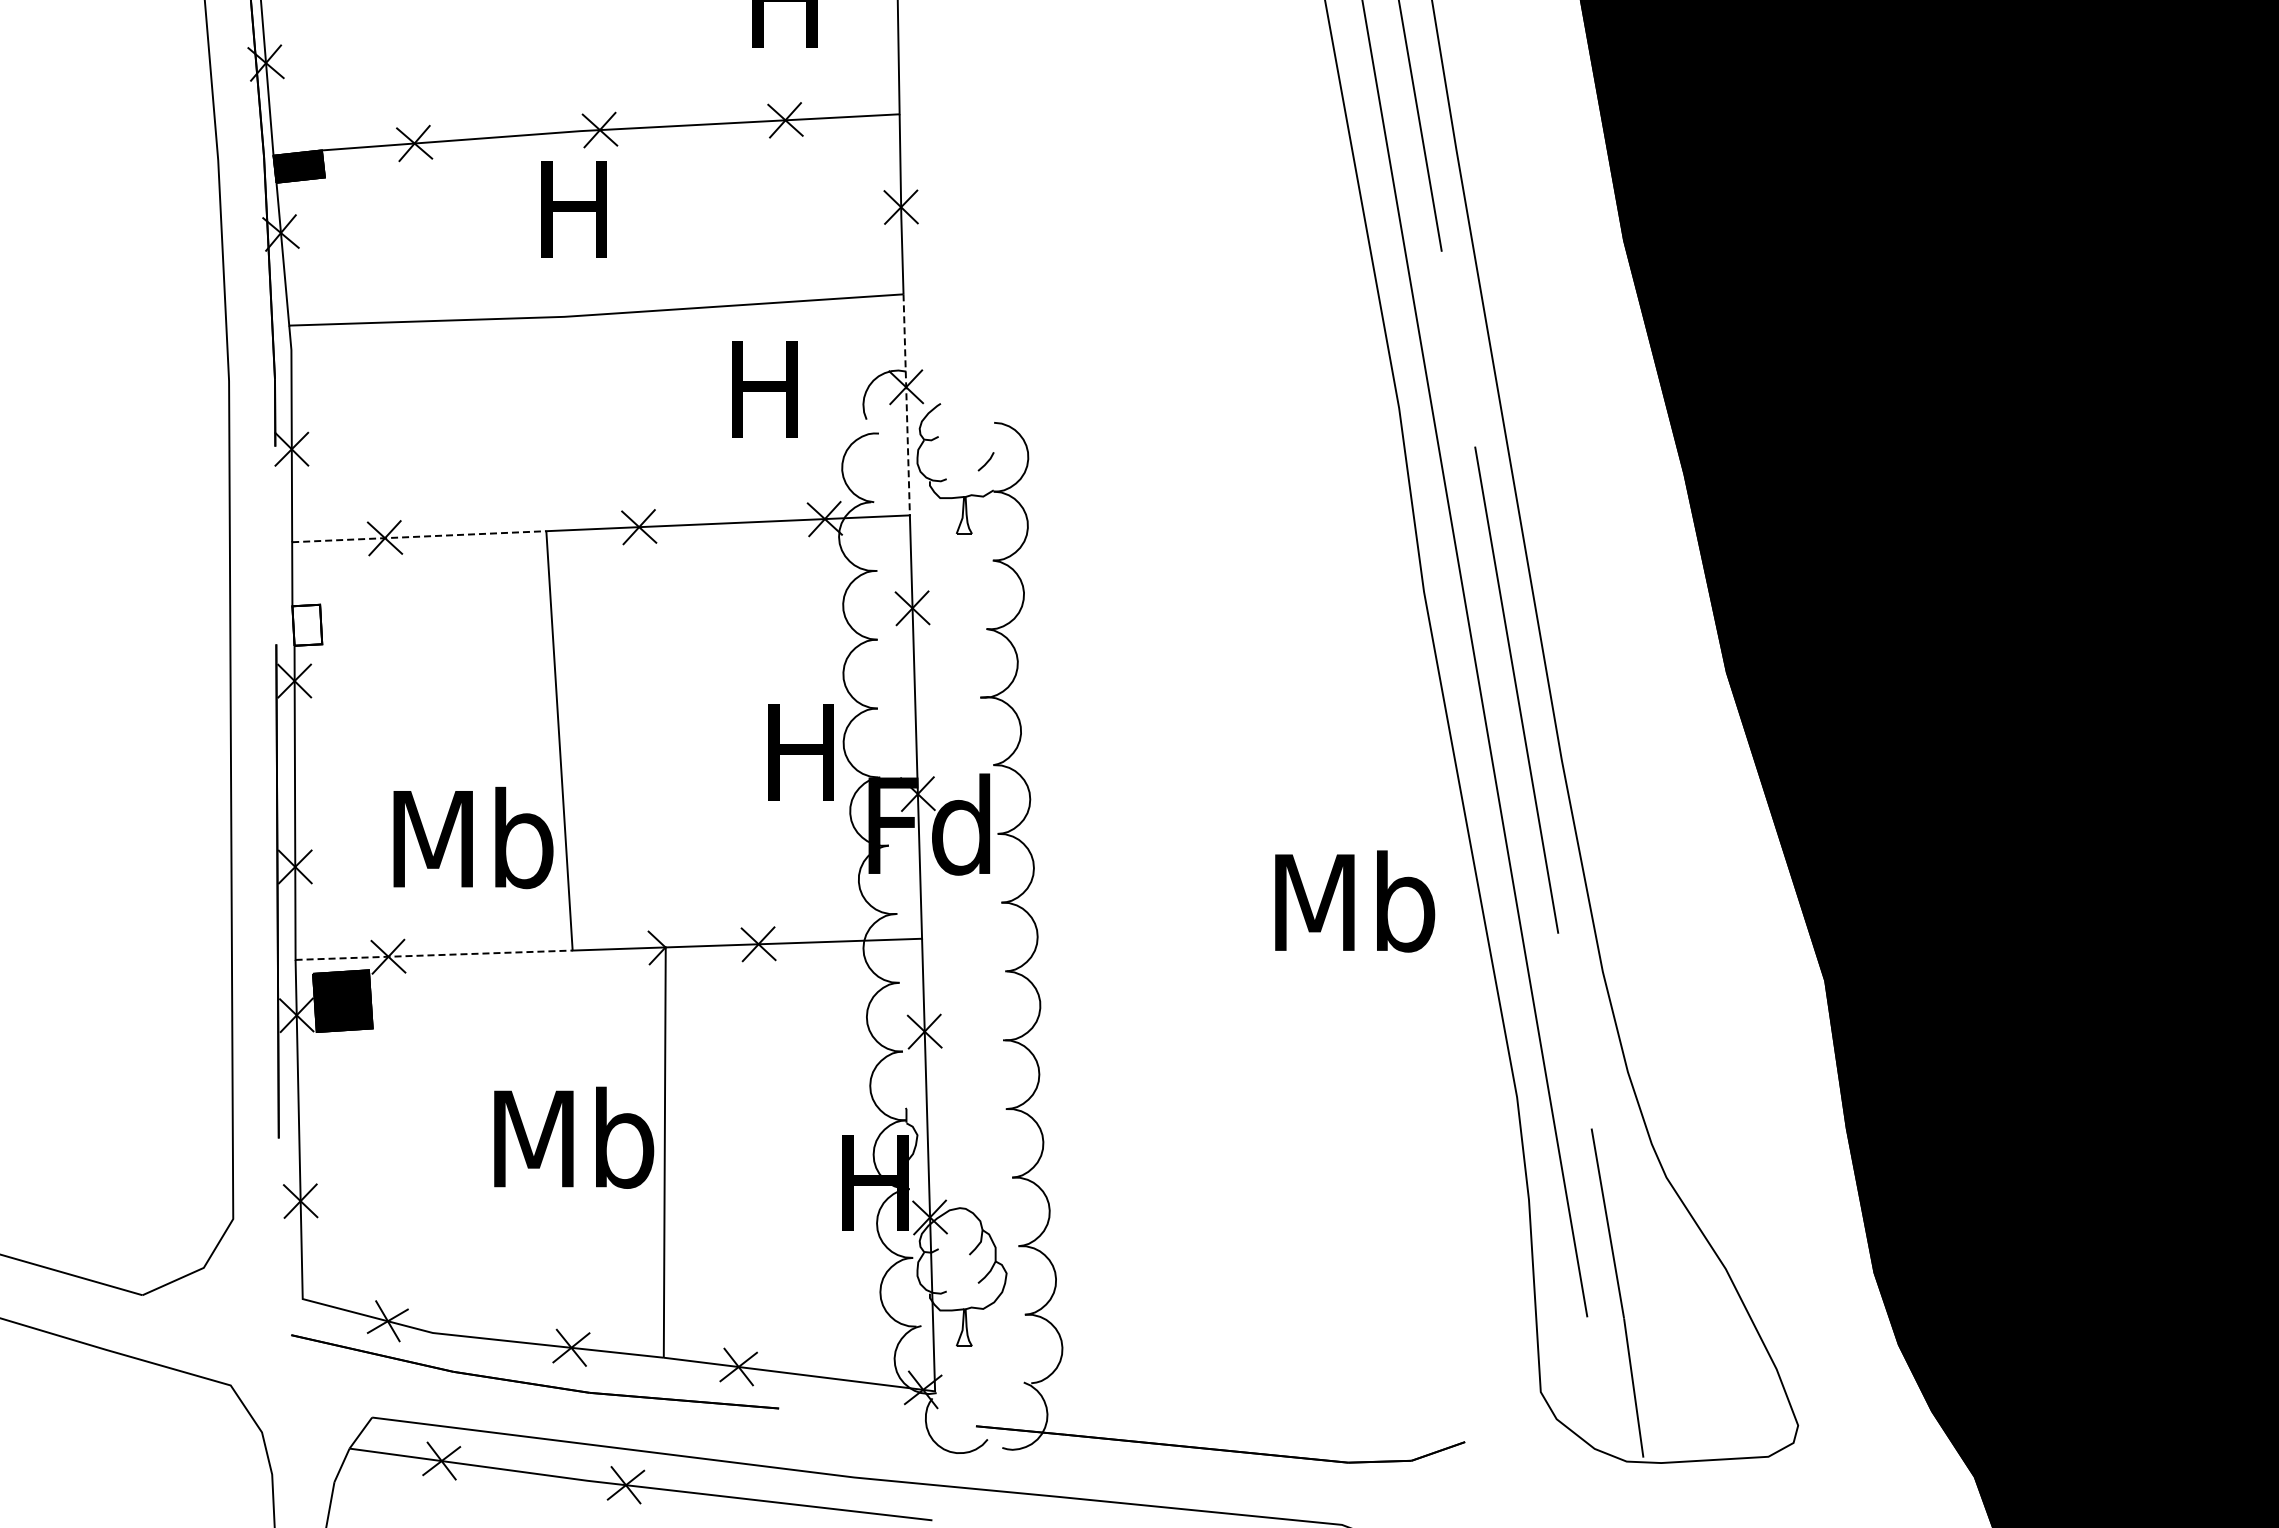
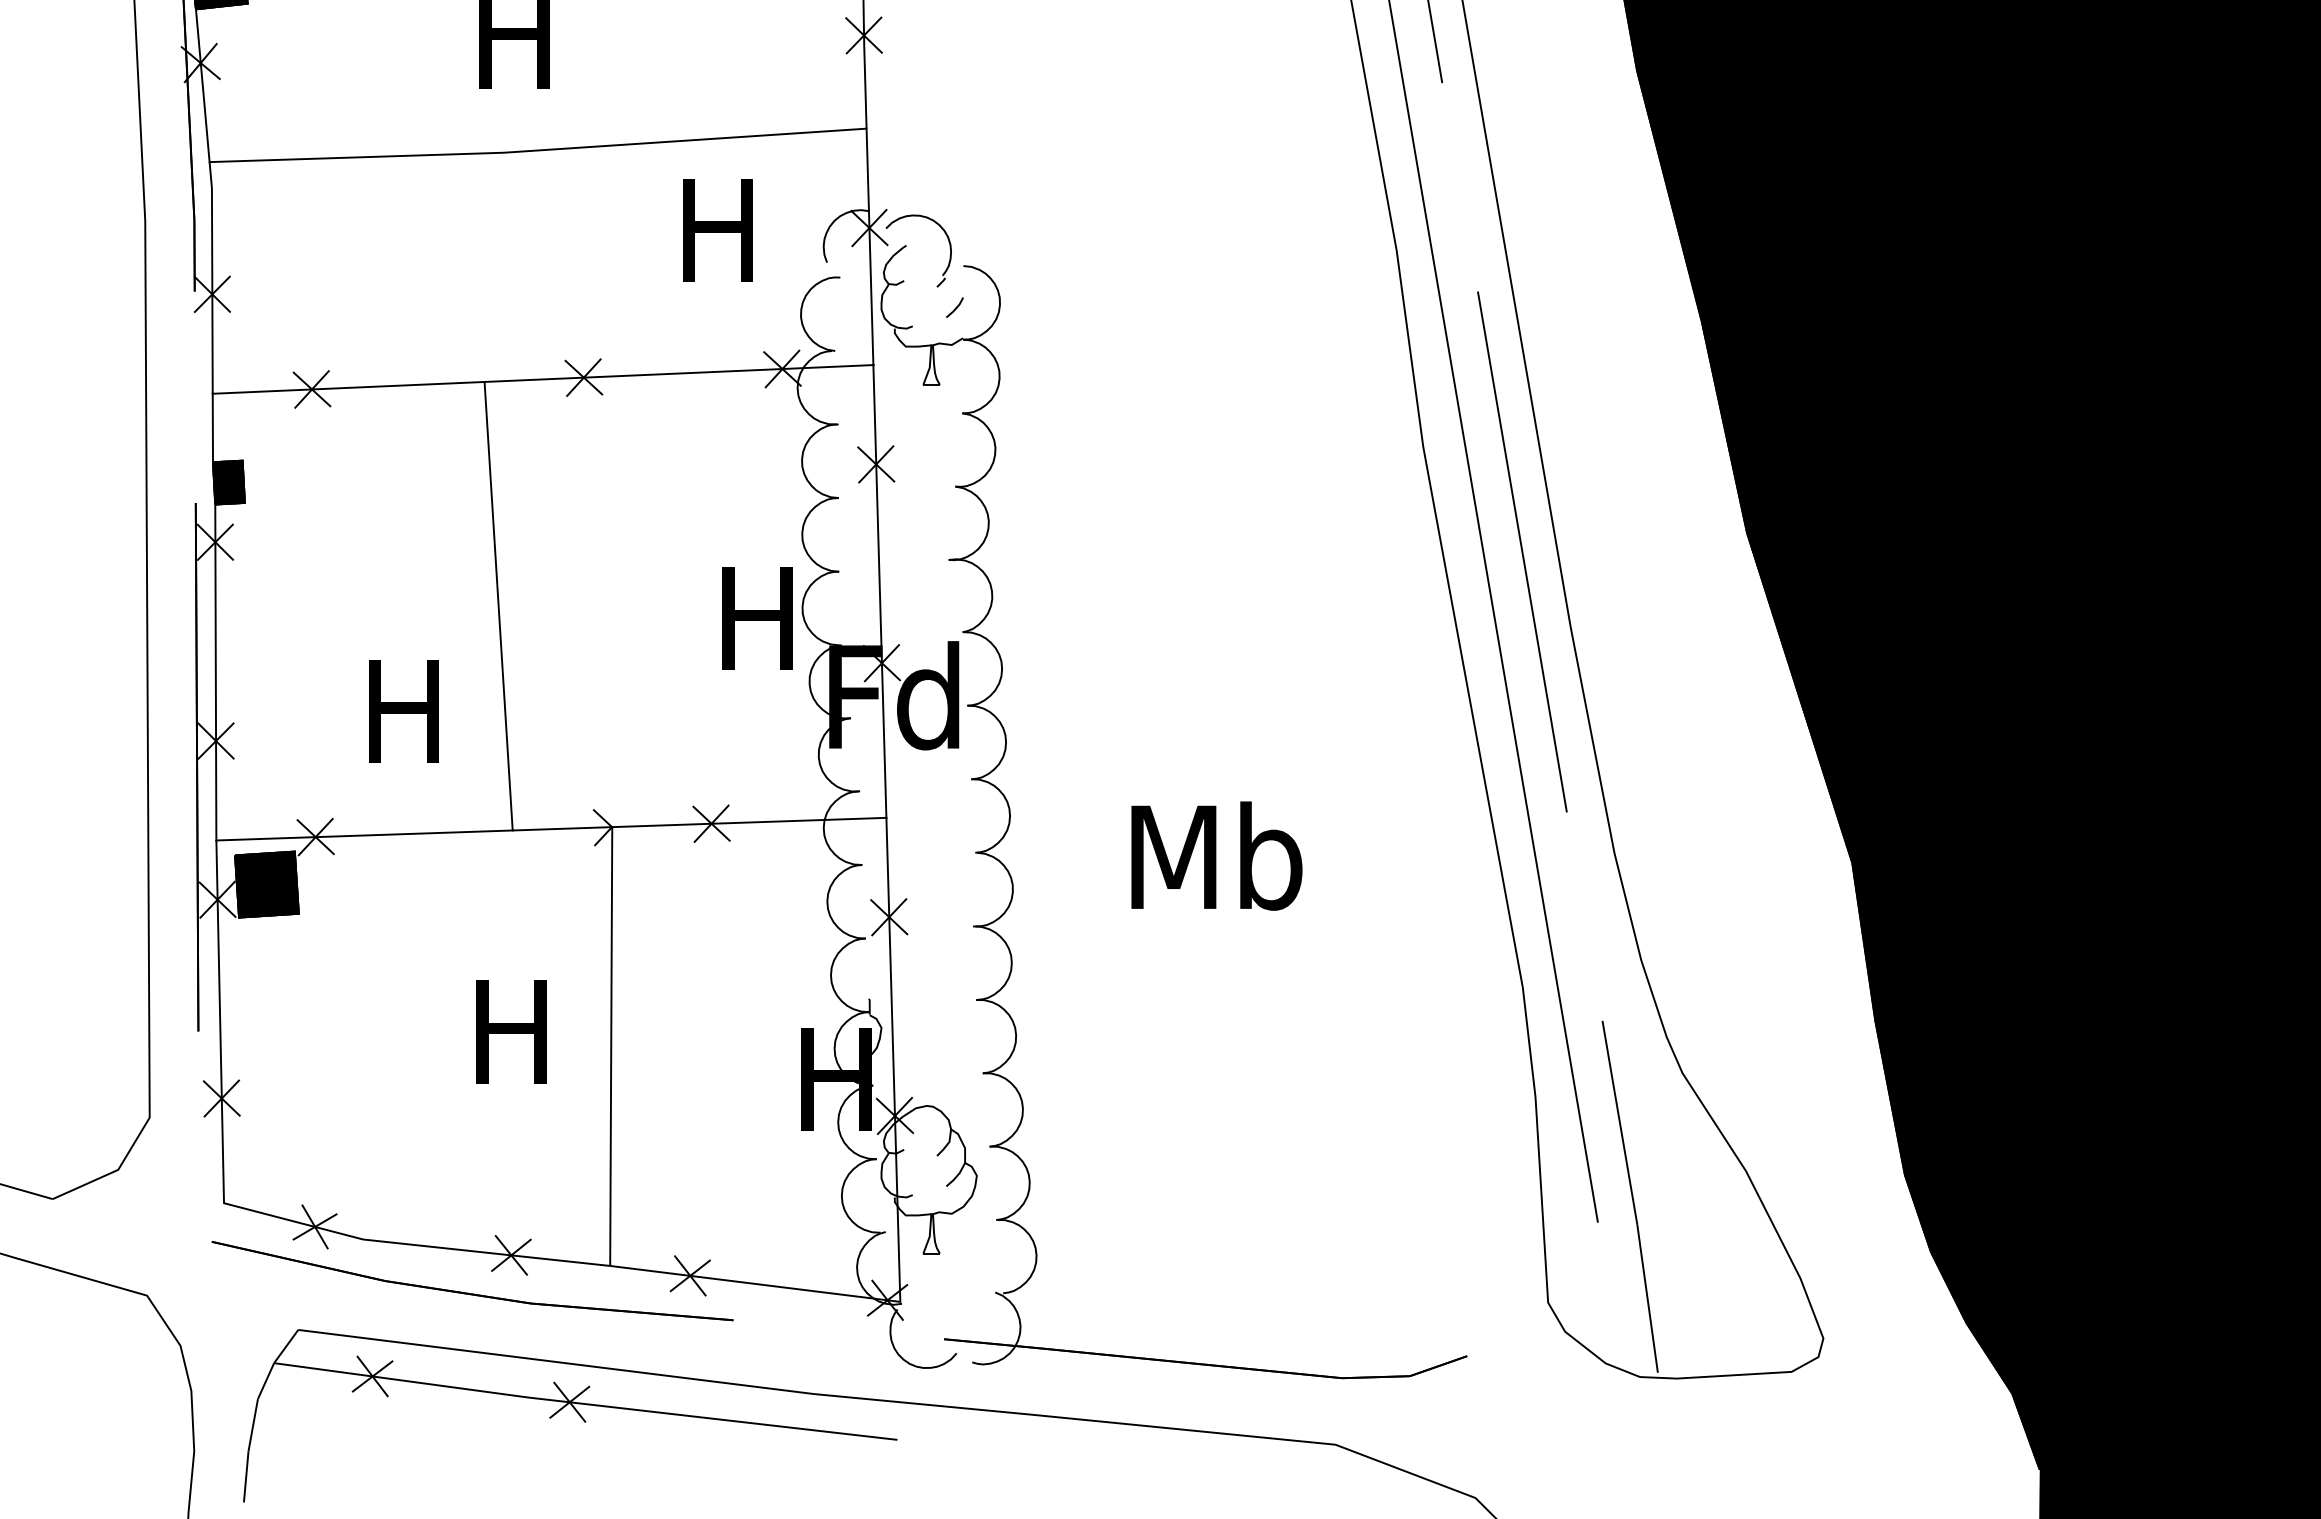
part: (980, 402) -> (948, 244), added
line: (906, 404) -> (869, 246), dashed -> solid
line: (419, 536) -> (348, 387), dashed -> solid
fill: (307, 624) -> (229, 481), added
text: (473, 837) -> (406, 709), Mb -> H
text: (1355, 901) -> (1217, 856), moved
line: (434, 955) -> (364, 835), dashed -> solid
text: (574, 1137) -> (514, 1030), Mb -> H

